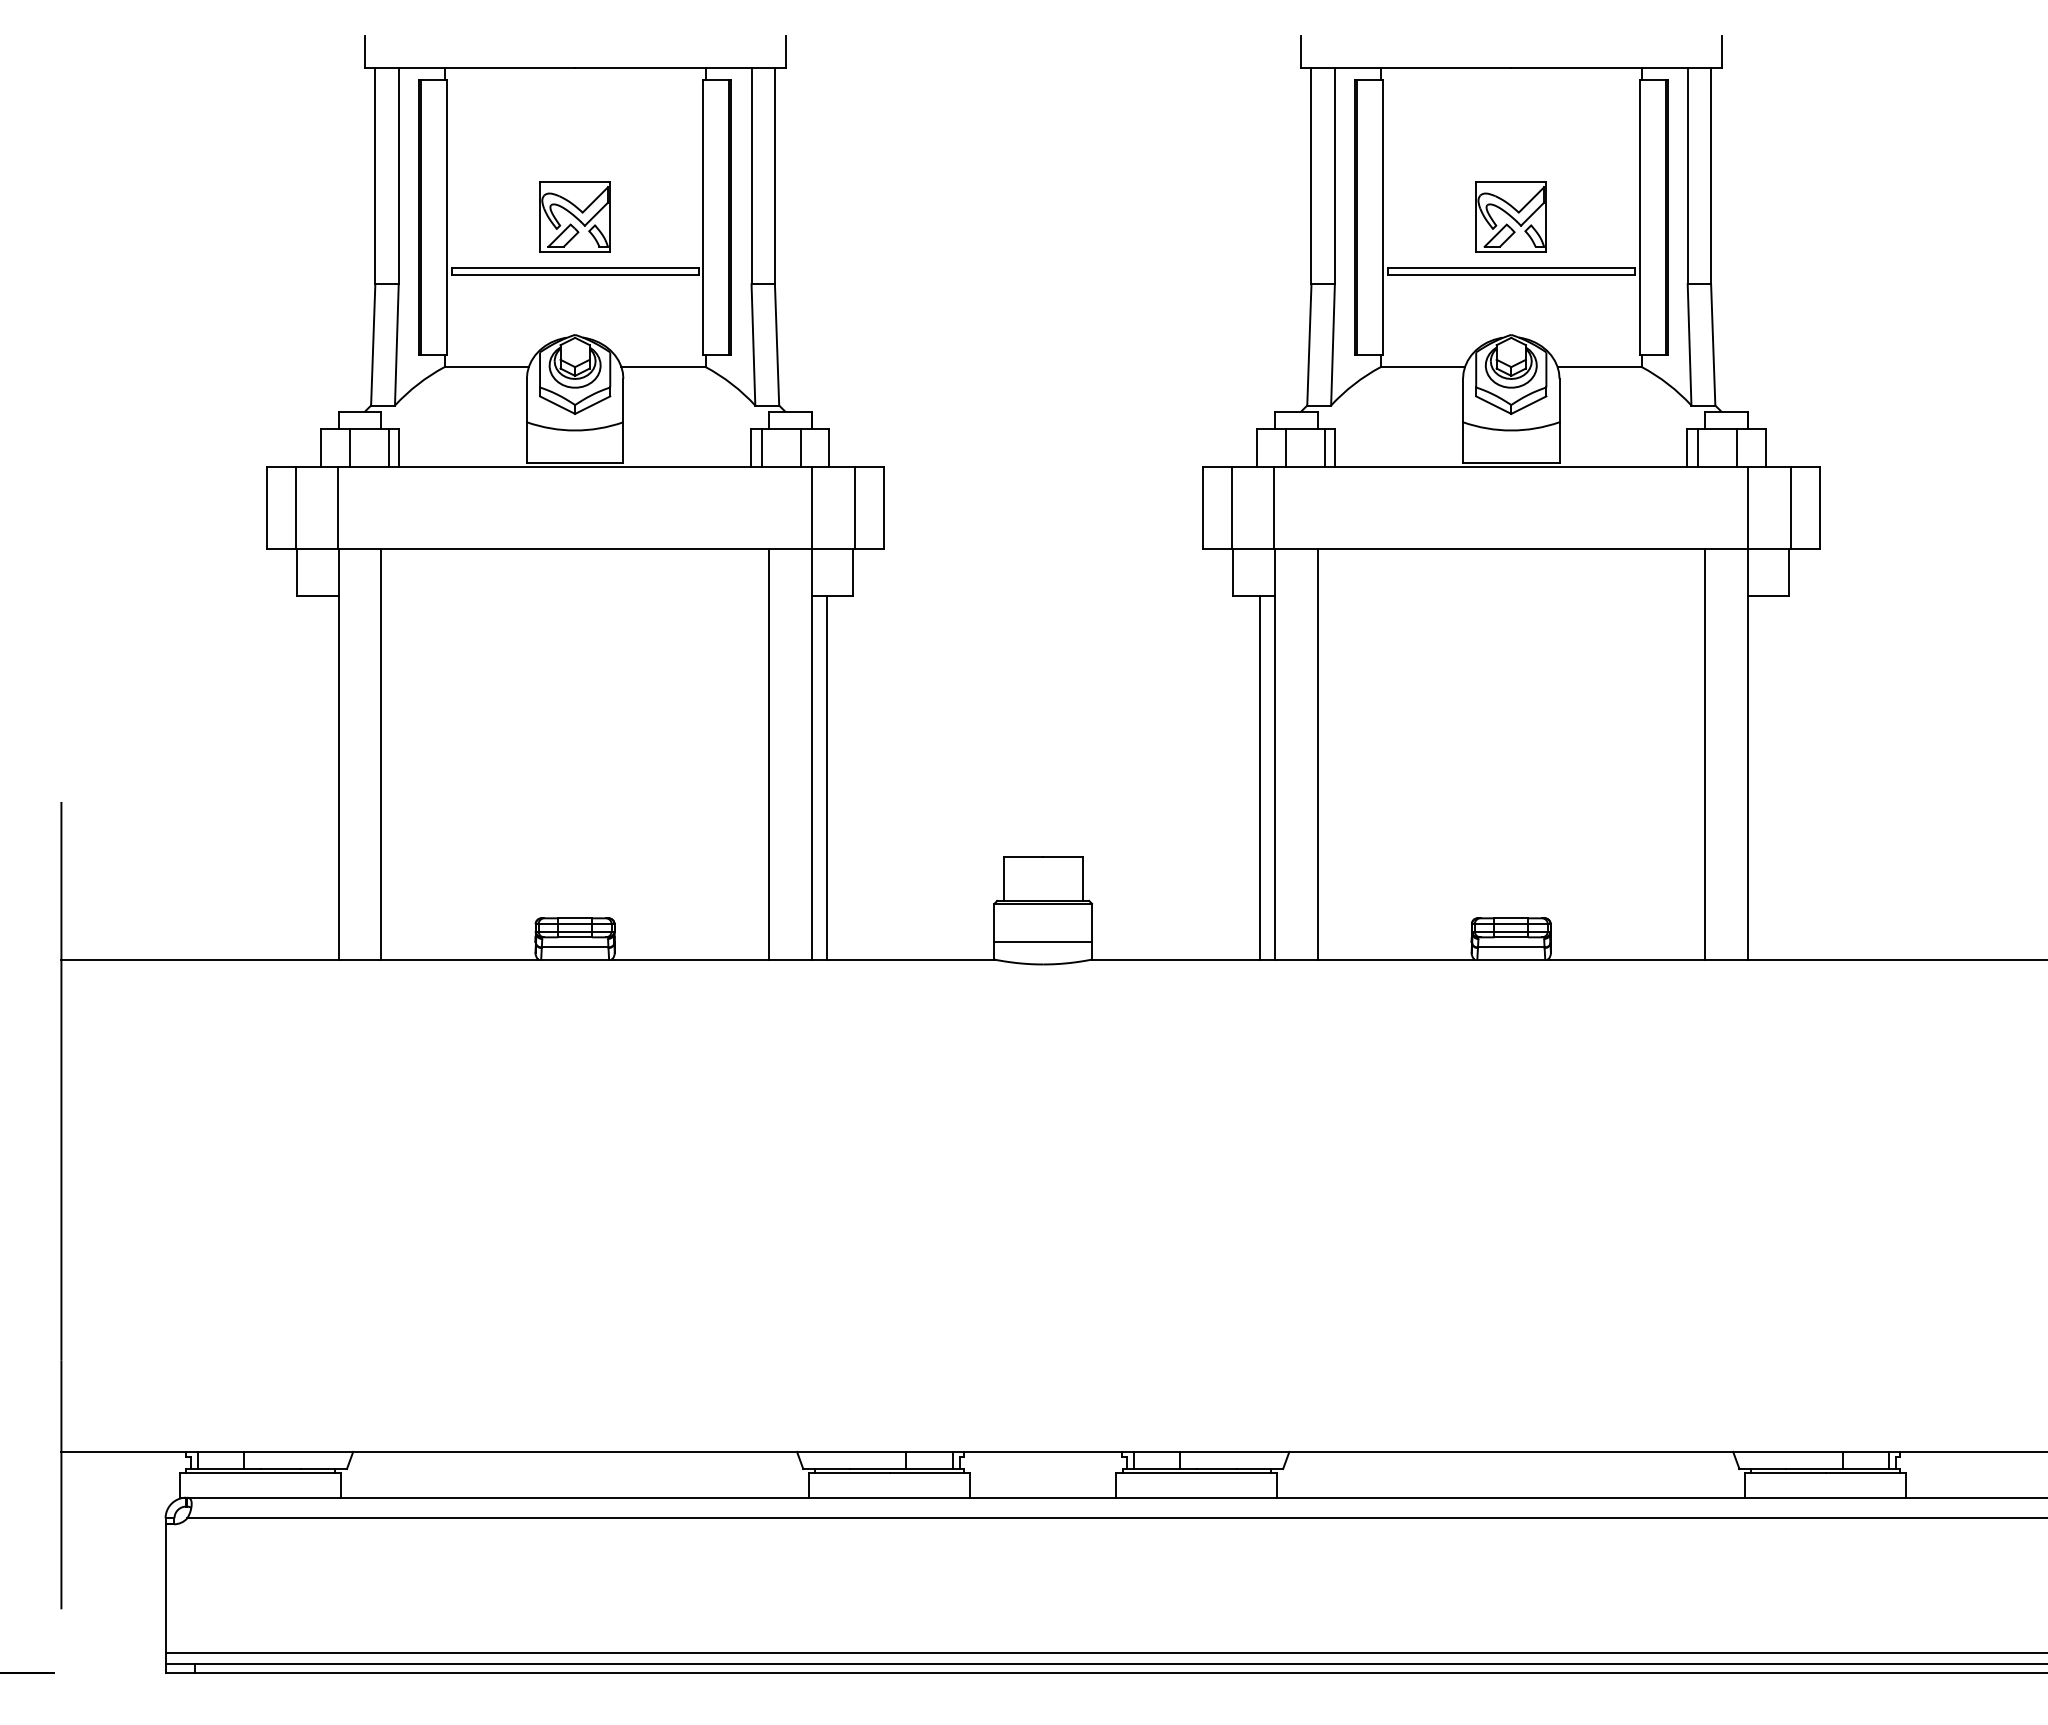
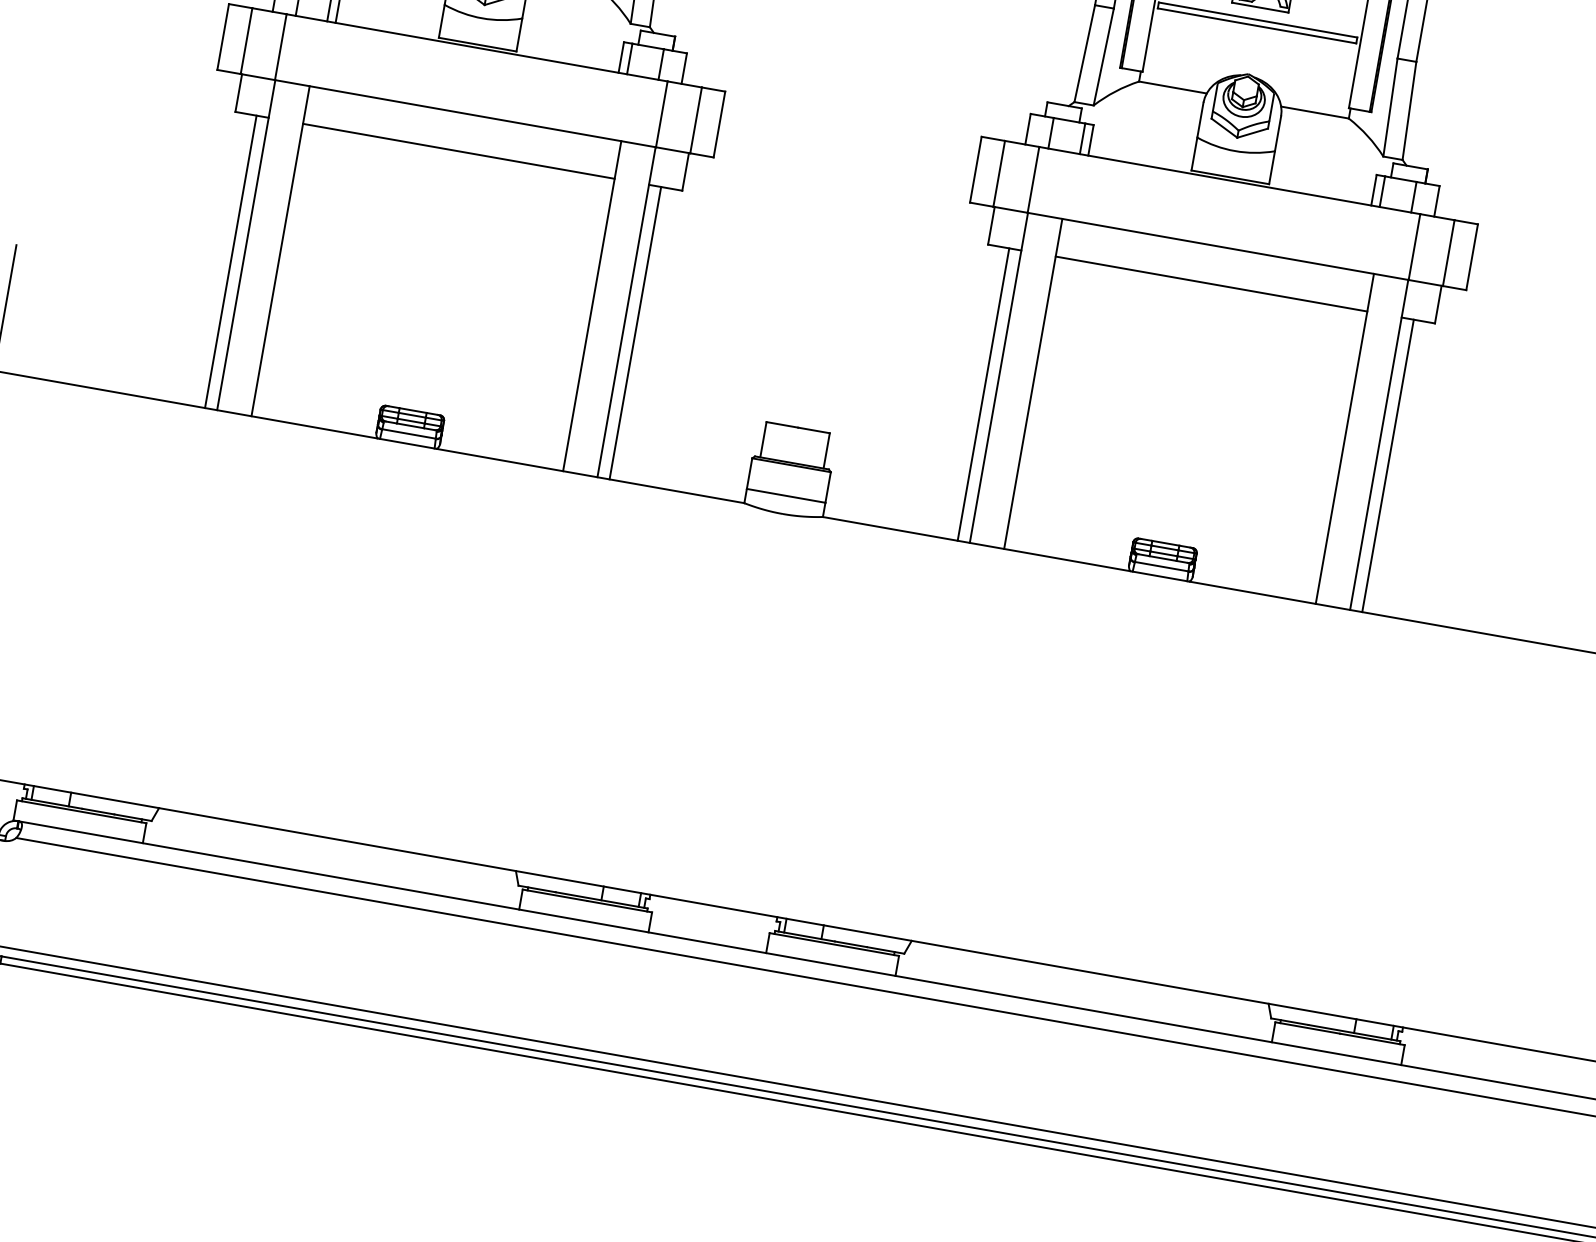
line: (574, 595) -> (458, 150), added
line: (1511, 595) -> (1211, 283), added
line: (323, 777) -> (230, 261), added
line: (1762, 777) -> (1387, 465), added

